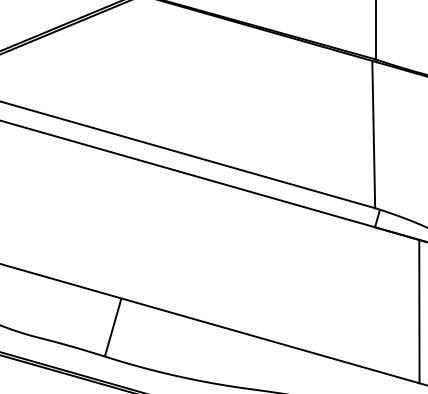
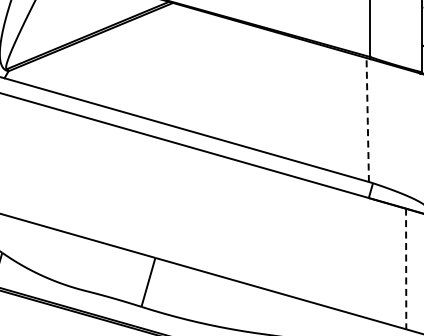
line: (373, 135) -> (367, 120), solid -> dashed
line: (419, 312) -> (406, 269), solid -> dashed

